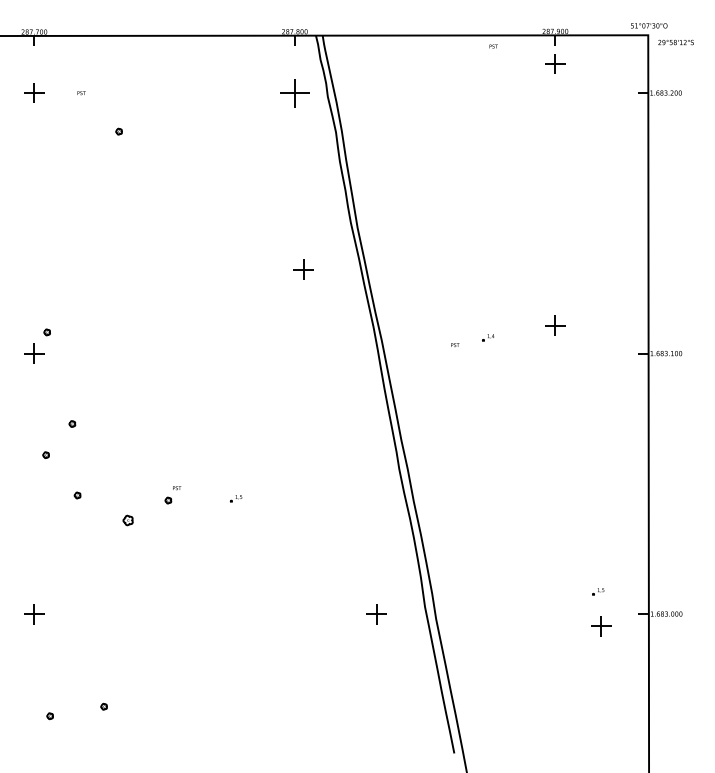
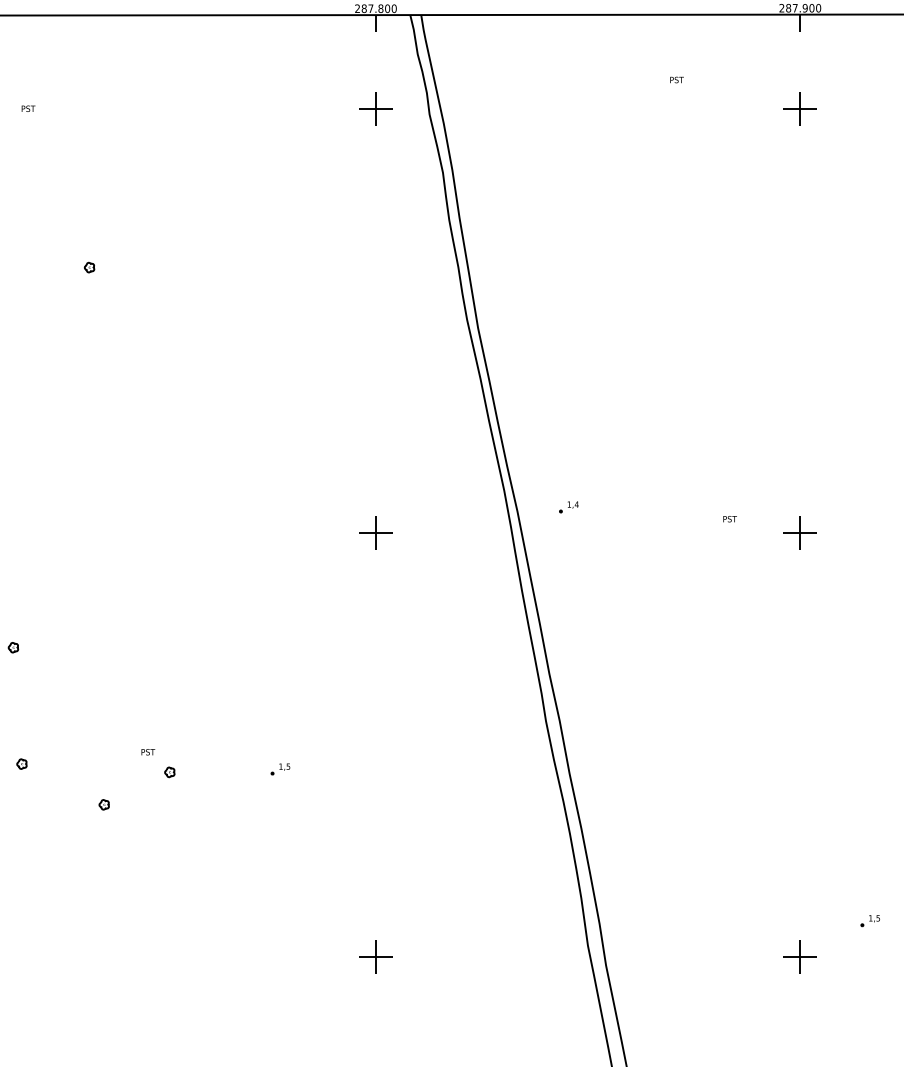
text: (493, 46) -> (676, 79), moved
part: (555, 63) -> (800, 107), moved
part: (294, 92) -> (375, 107), size x0.71
part: (118, 131) -> (88, 267), moved
part: (303, 269) -> (375, 532), moved
part: (555, 325) -> (800, 532), moved
part: (487, 337) -> (567, 506), moved
text: (455, 344) -> (730, 518), moved
text: (177, 488) -> (148, 752), moved
part: (127, 520) -> (103, 804), size x0.62
part: (376, 614) -> (375, 957), moved
part: (601, 626) -> (800, 957), moved

